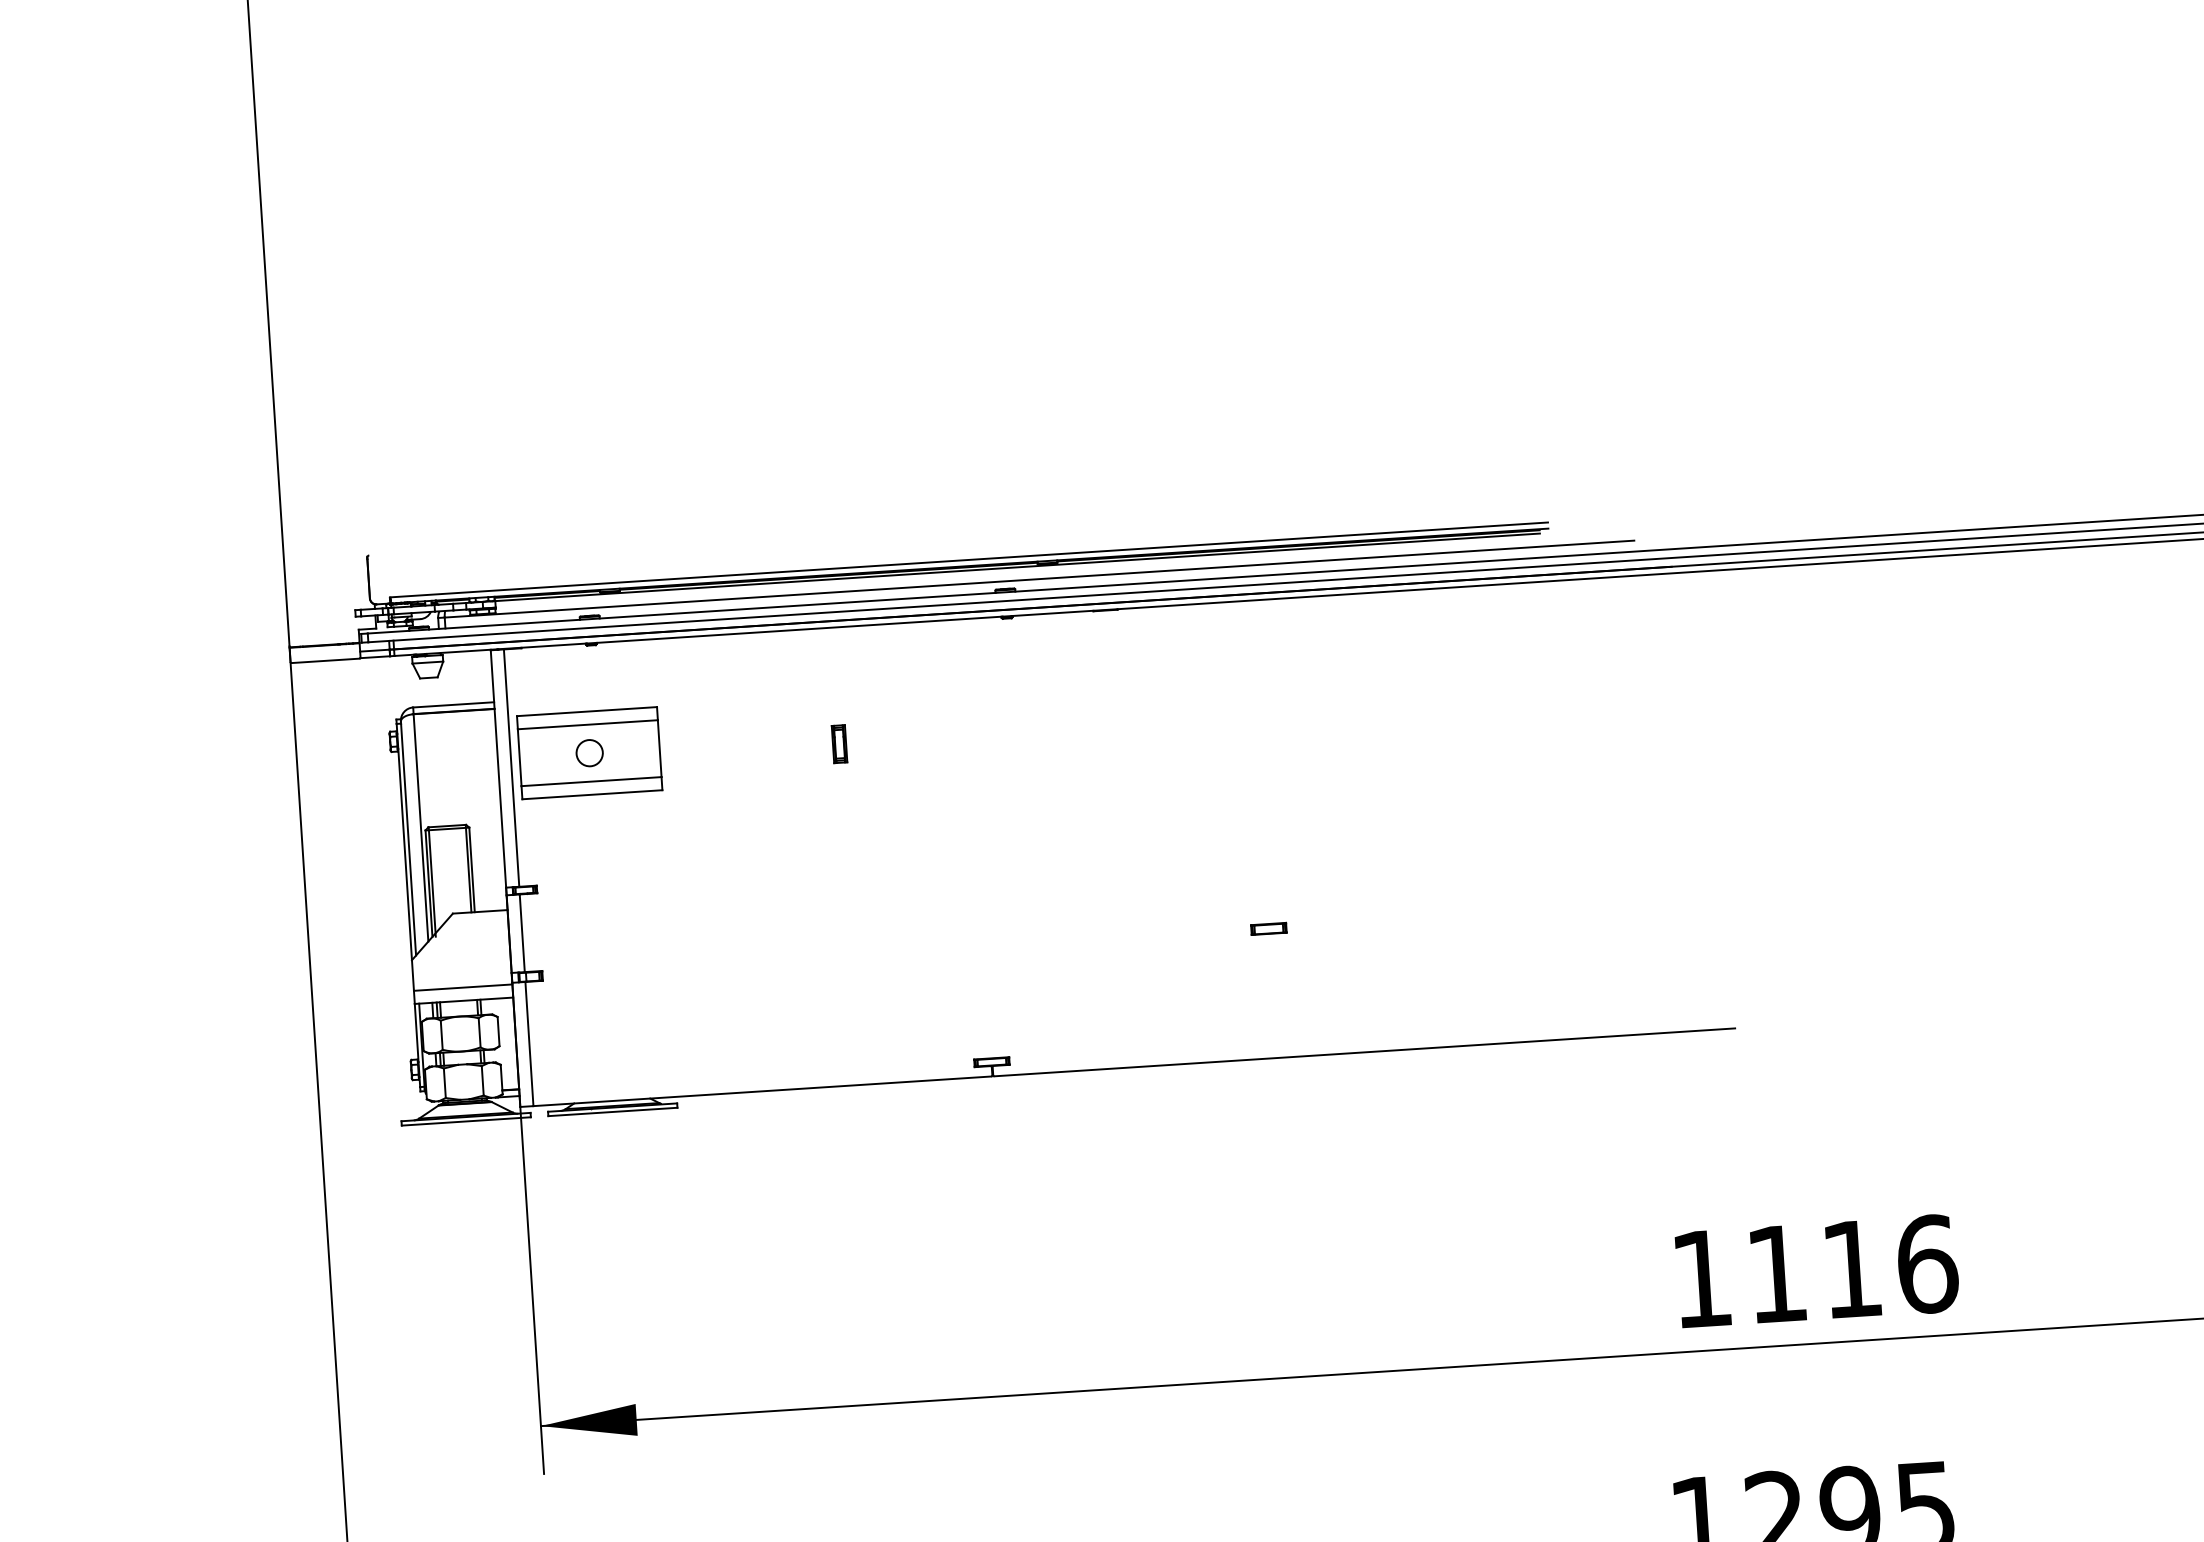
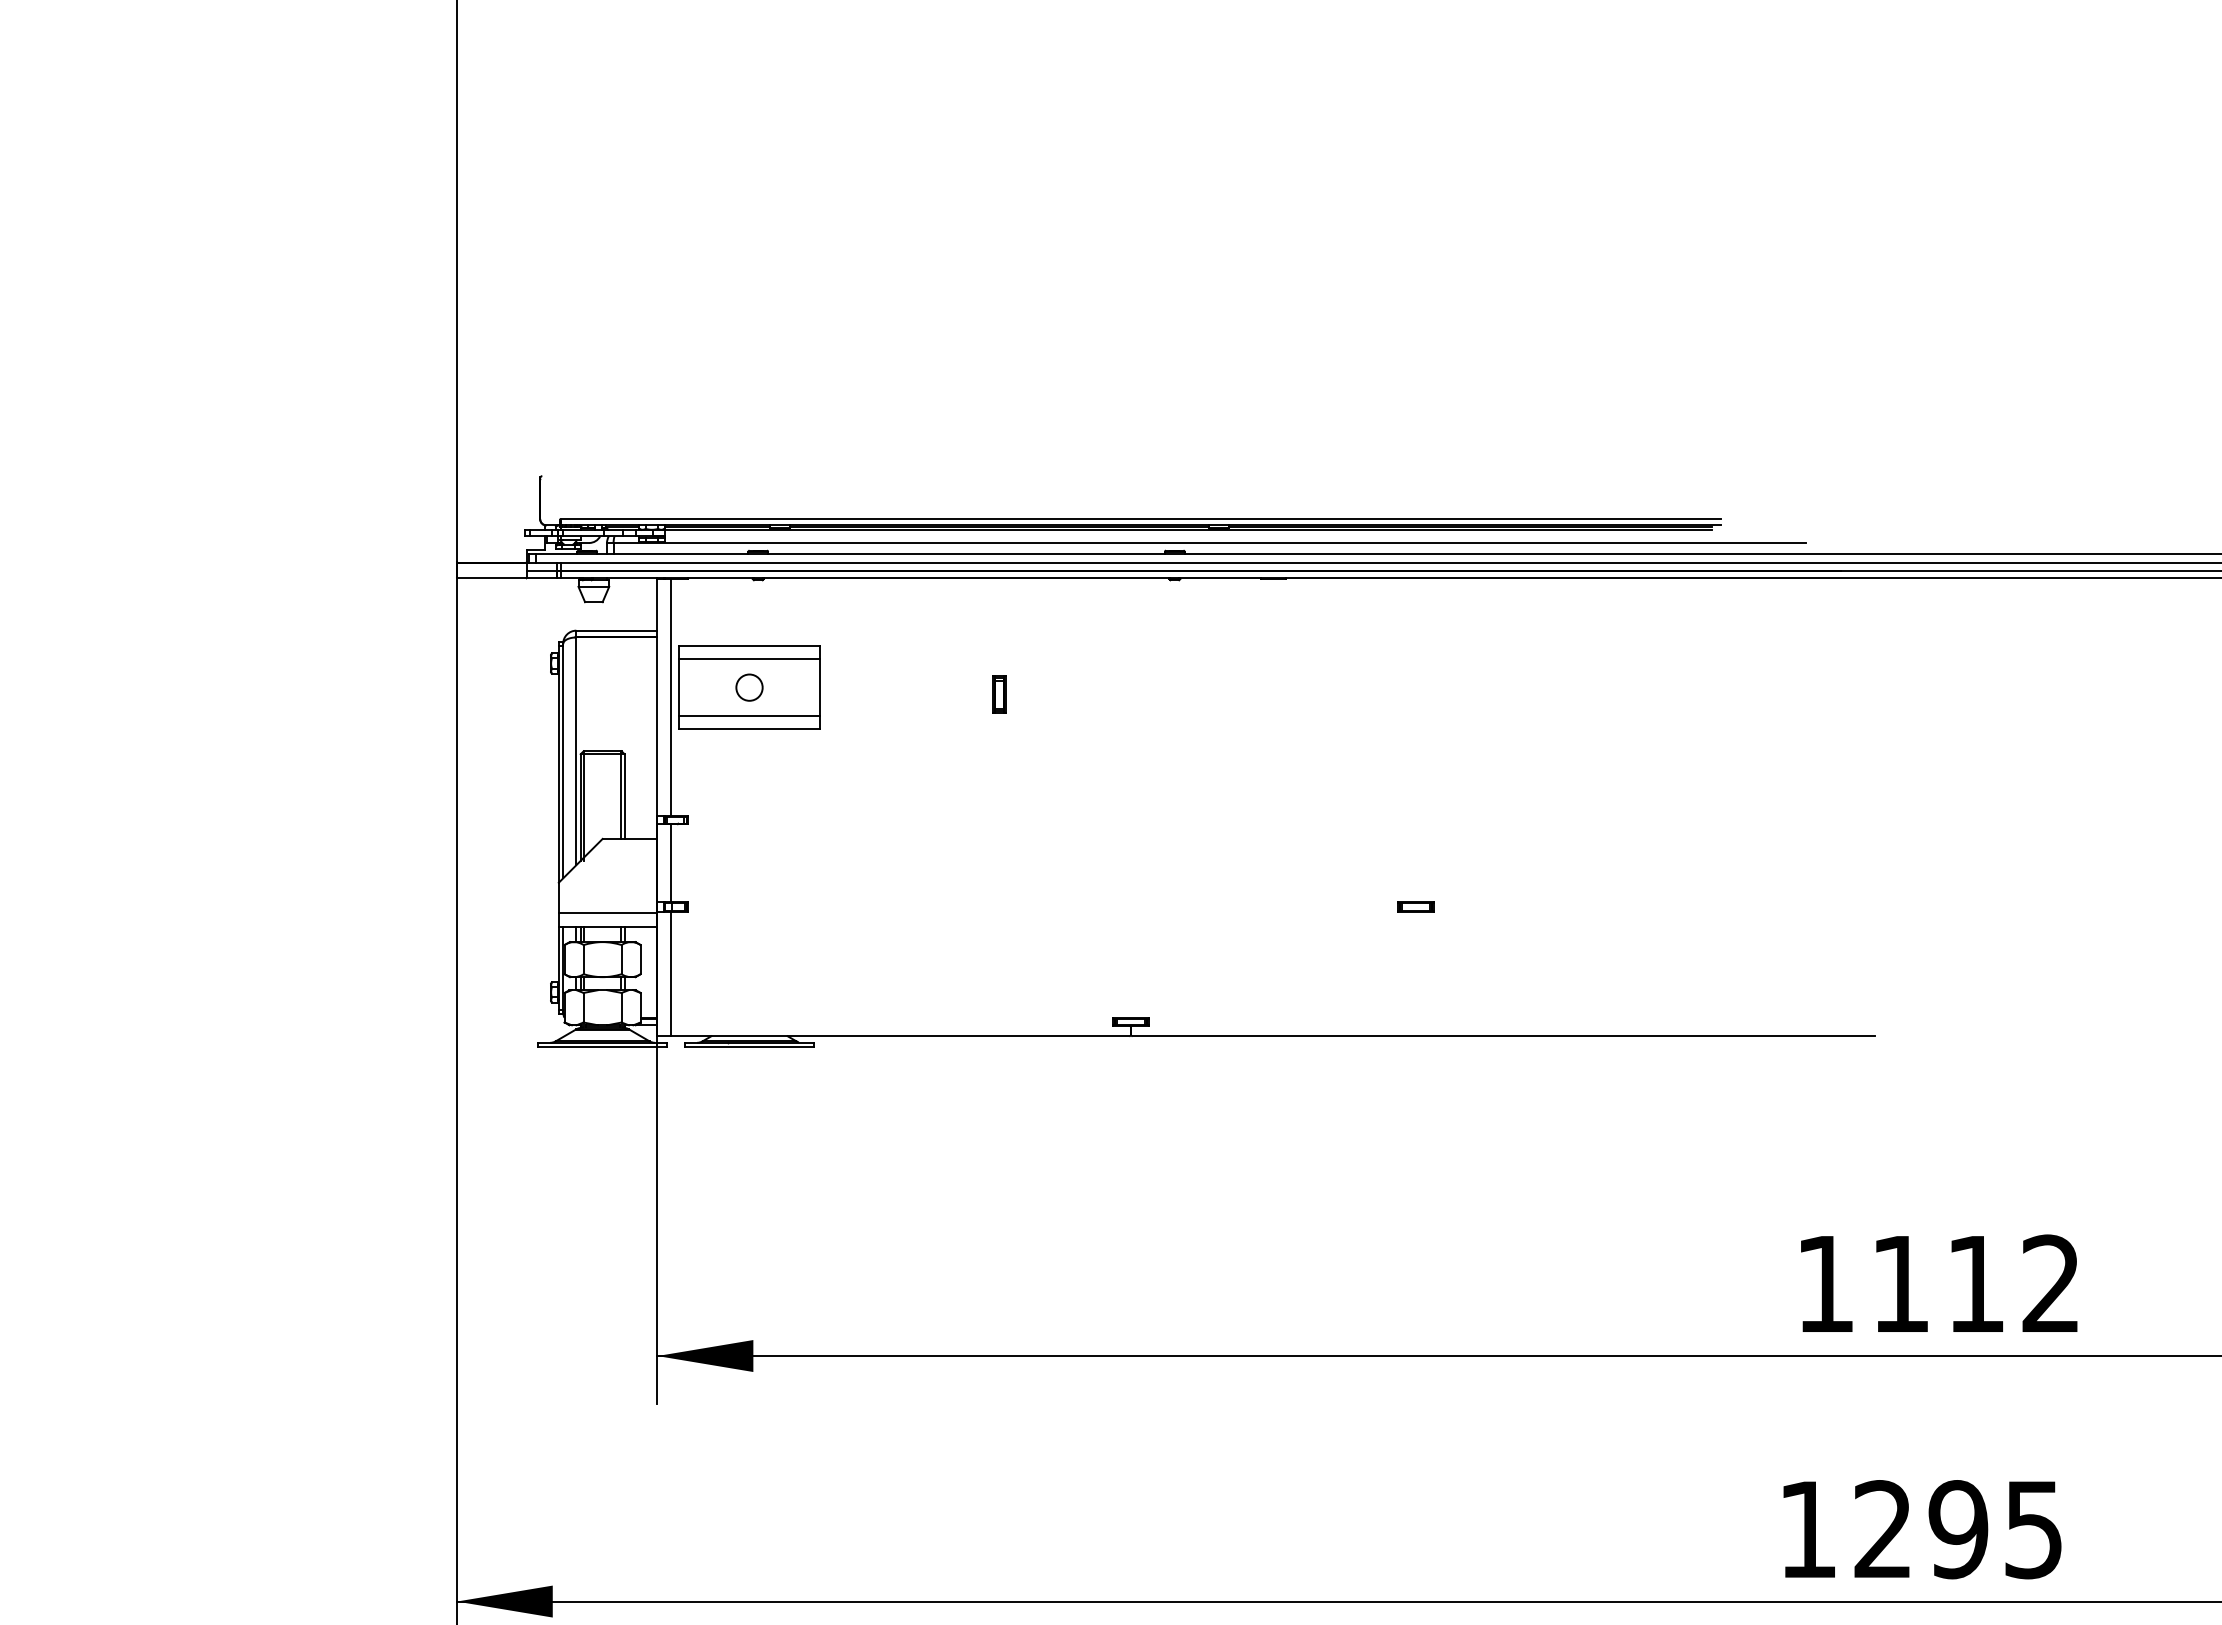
text: (1927, 1263) -> (2051, 1283), 1116 -> 1112

